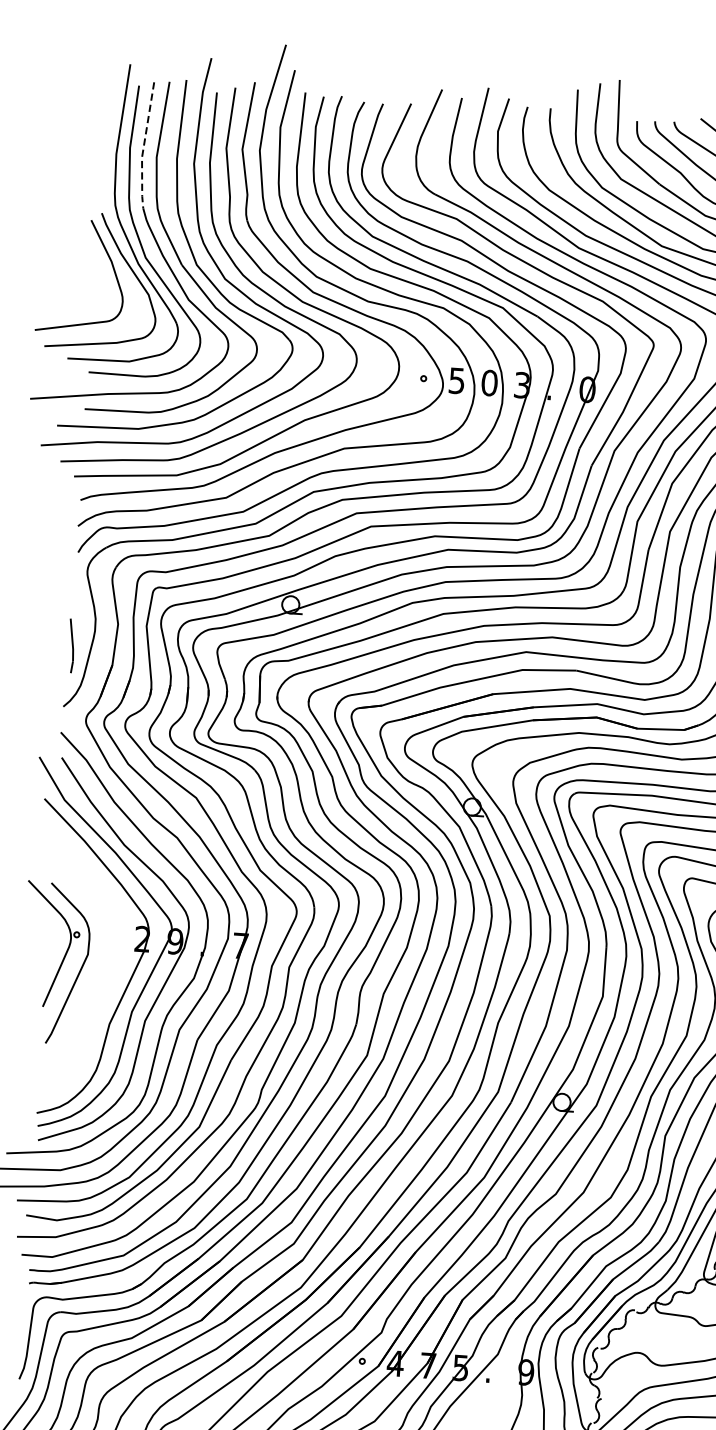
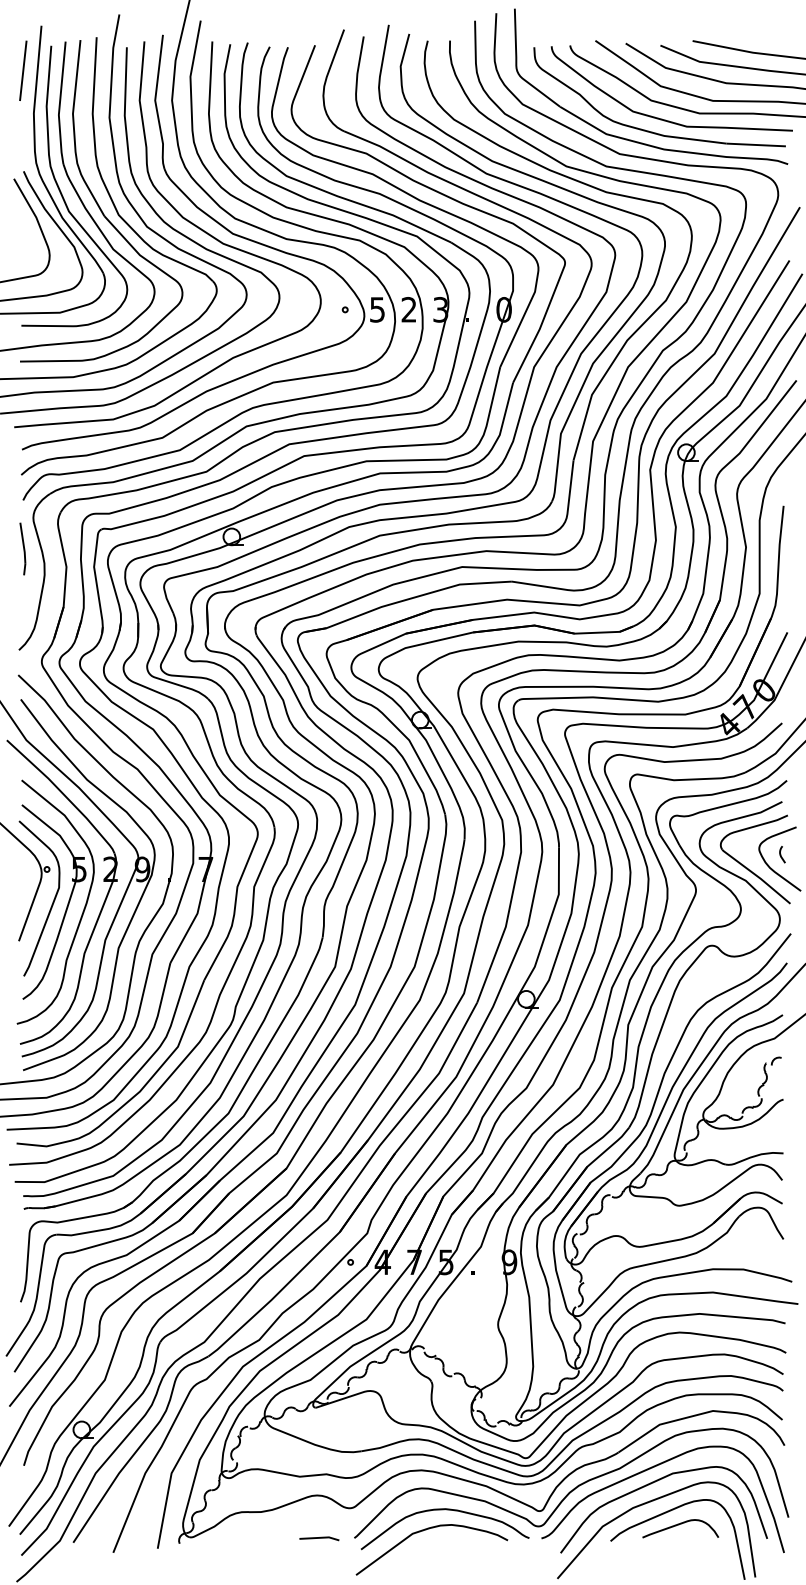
line: (108, 109) -> (23, 70), added
line: (143, 146) -> (59, 104), dashed -> solid
text: (488, 382) -> (408, 309), 0 -> 2
part: (71, 645) -> (22, 548), moved
part: (94, 974) -> (66, 906), added

